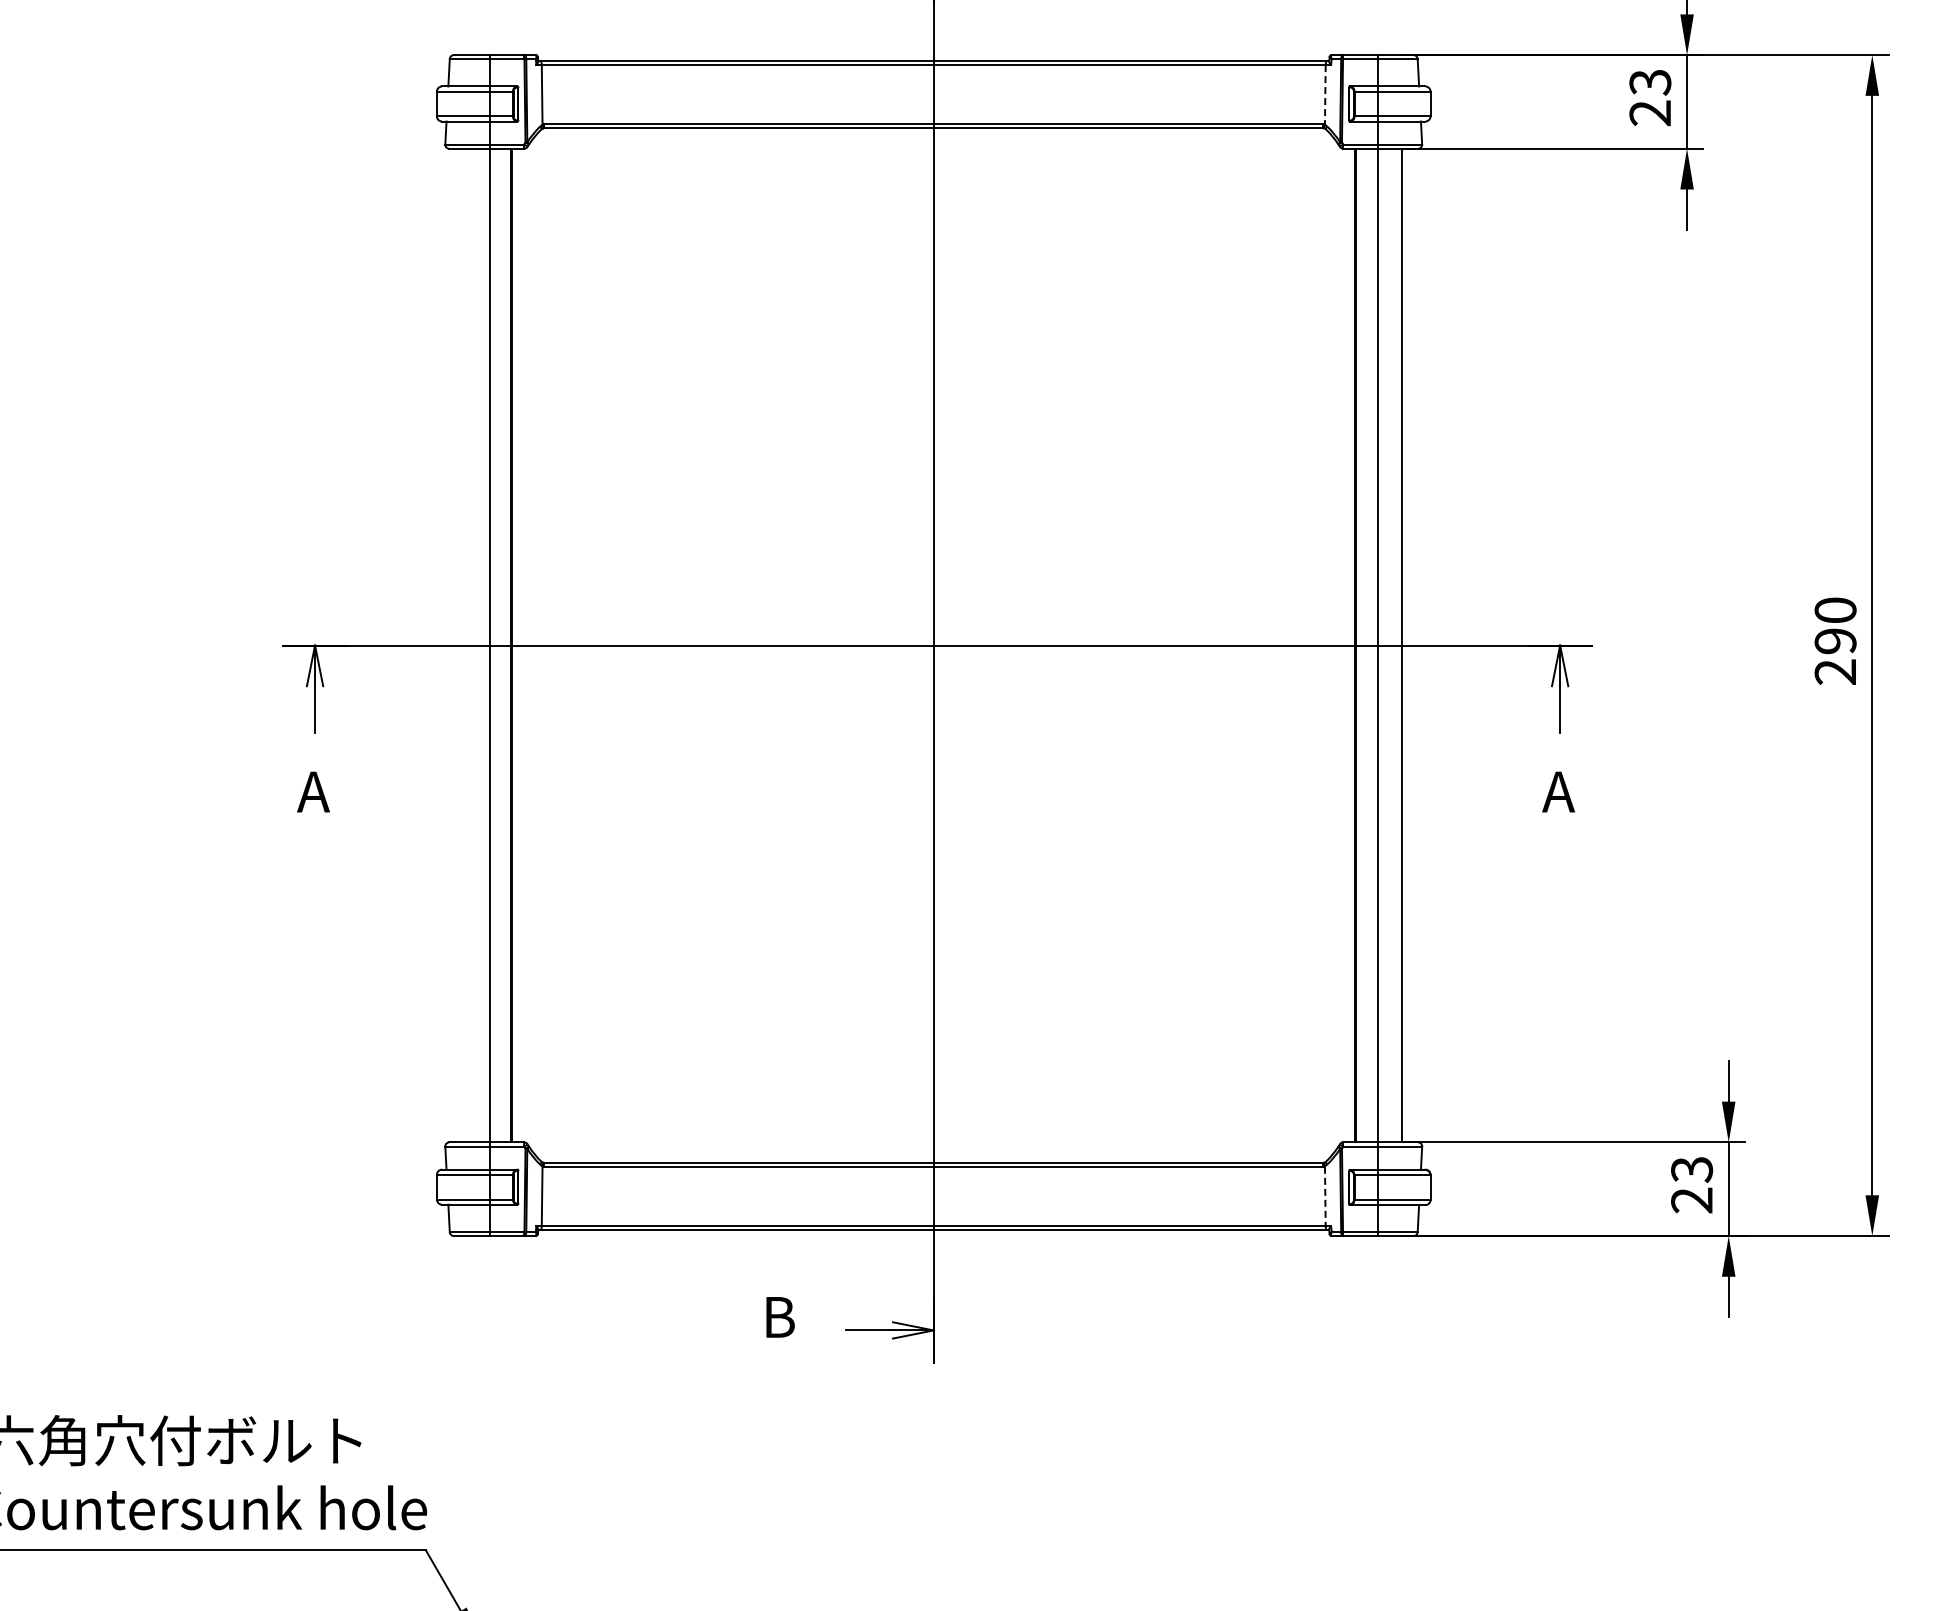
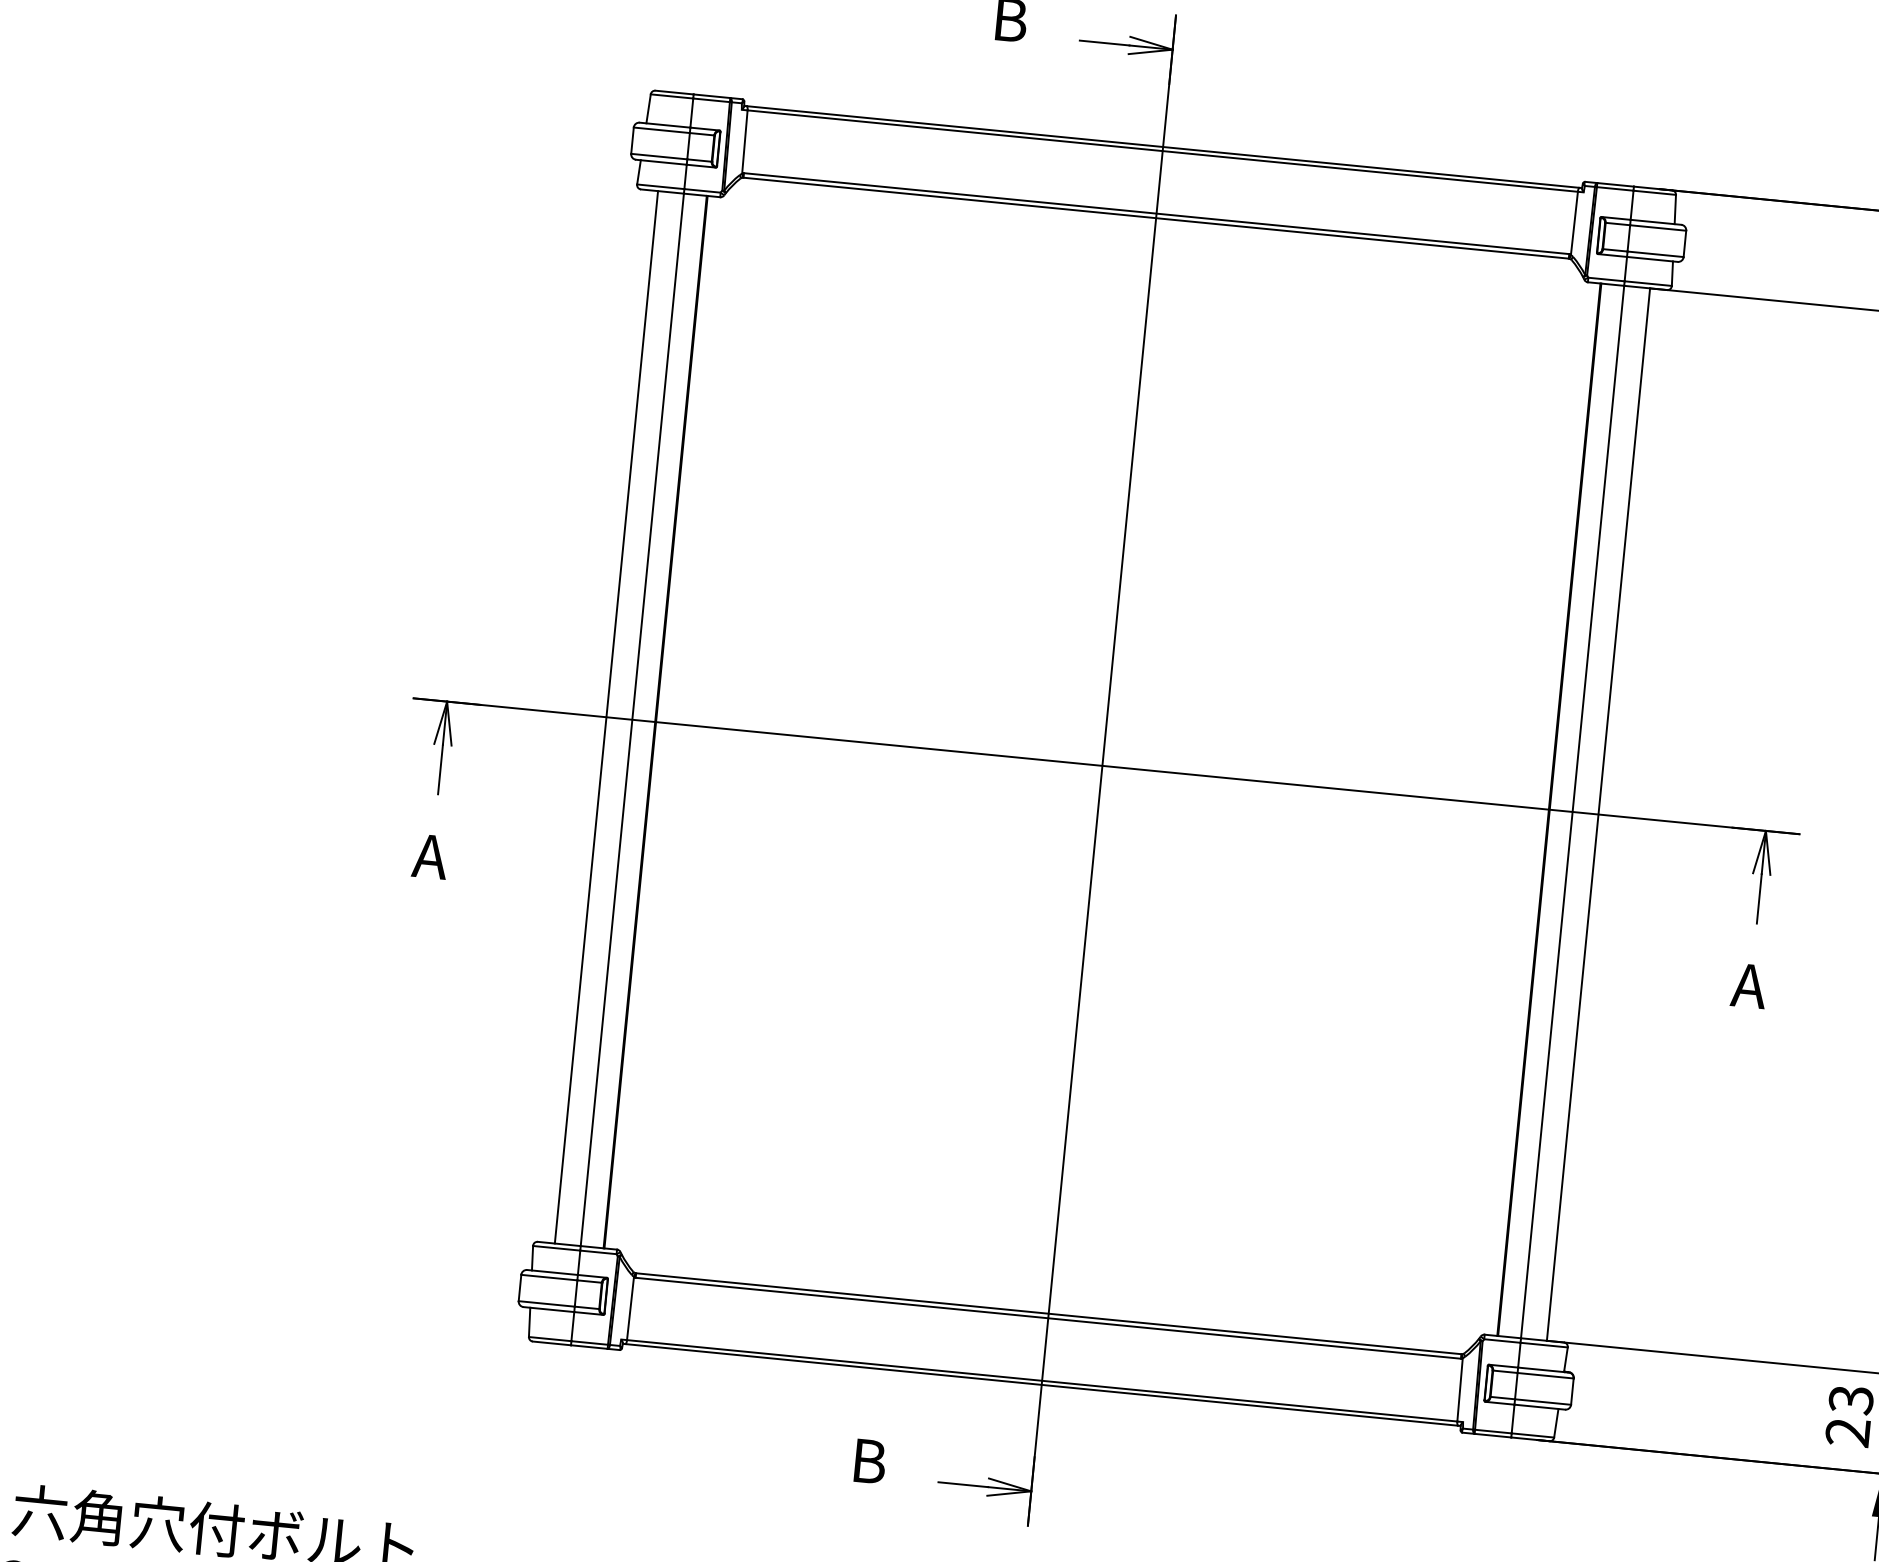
line: (1325, 94) -> (1574, 222), dashed -> solid
line: (465, 645) -> (606, 717), added
line: (1325, 1196) -> (1460, 1390), dashed -> solid

